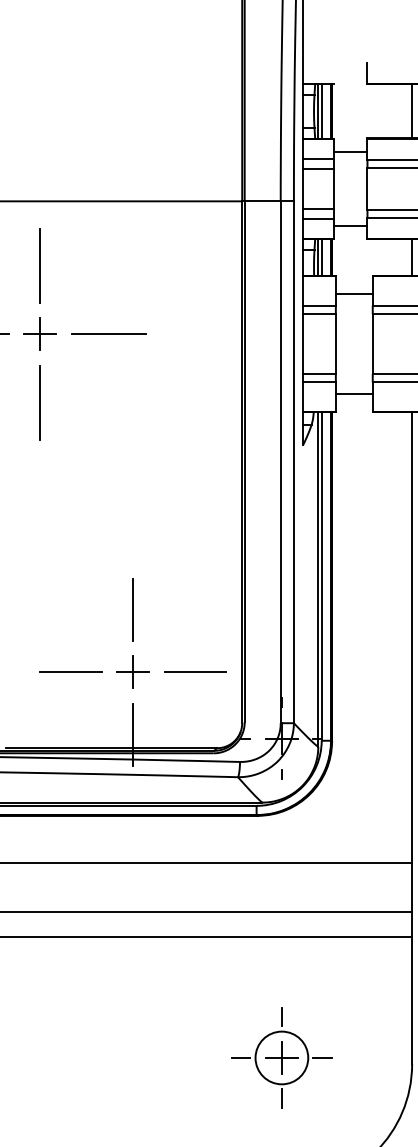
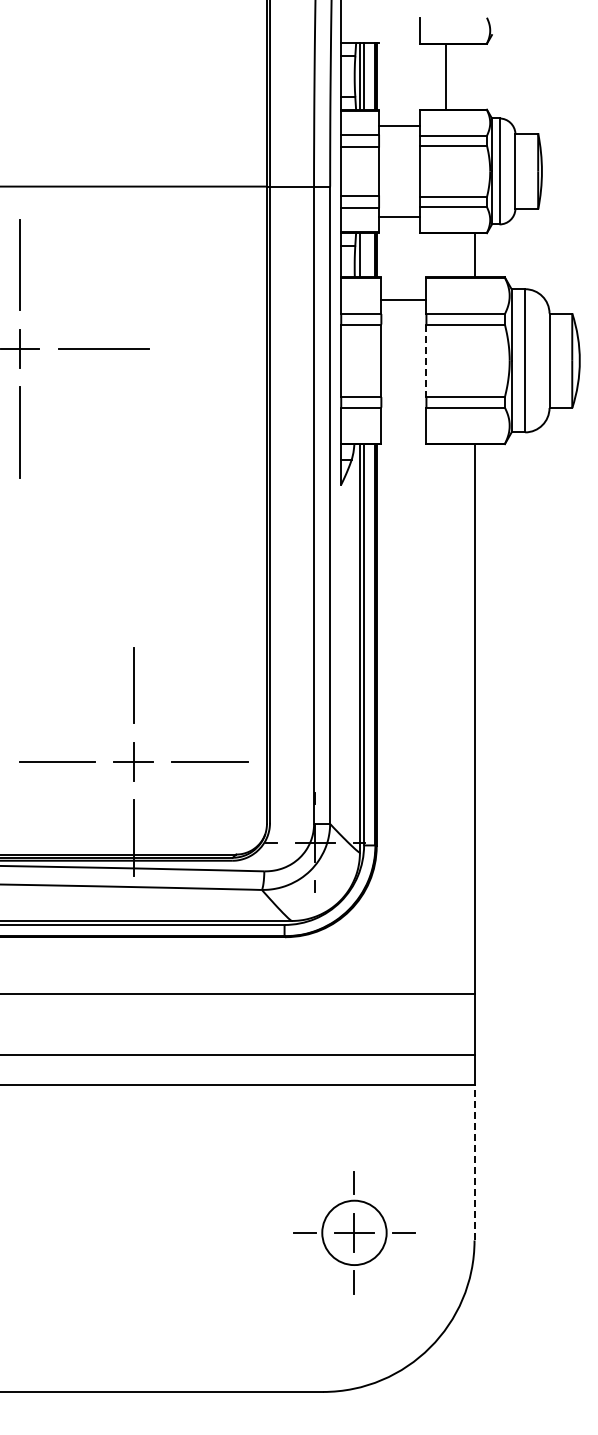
line: (412, 111) -> (445, 76), moved
line: (322, 256) -> (364, 254), removed
line: (372, 344) -> (426, 361), solid -> dashed
line: (353, 393) -> (403, 421), removed
line: (412, 1000) -> (474, 1162), solid -> dashed
part: (281, 1057) -> (354, 1232), moved

